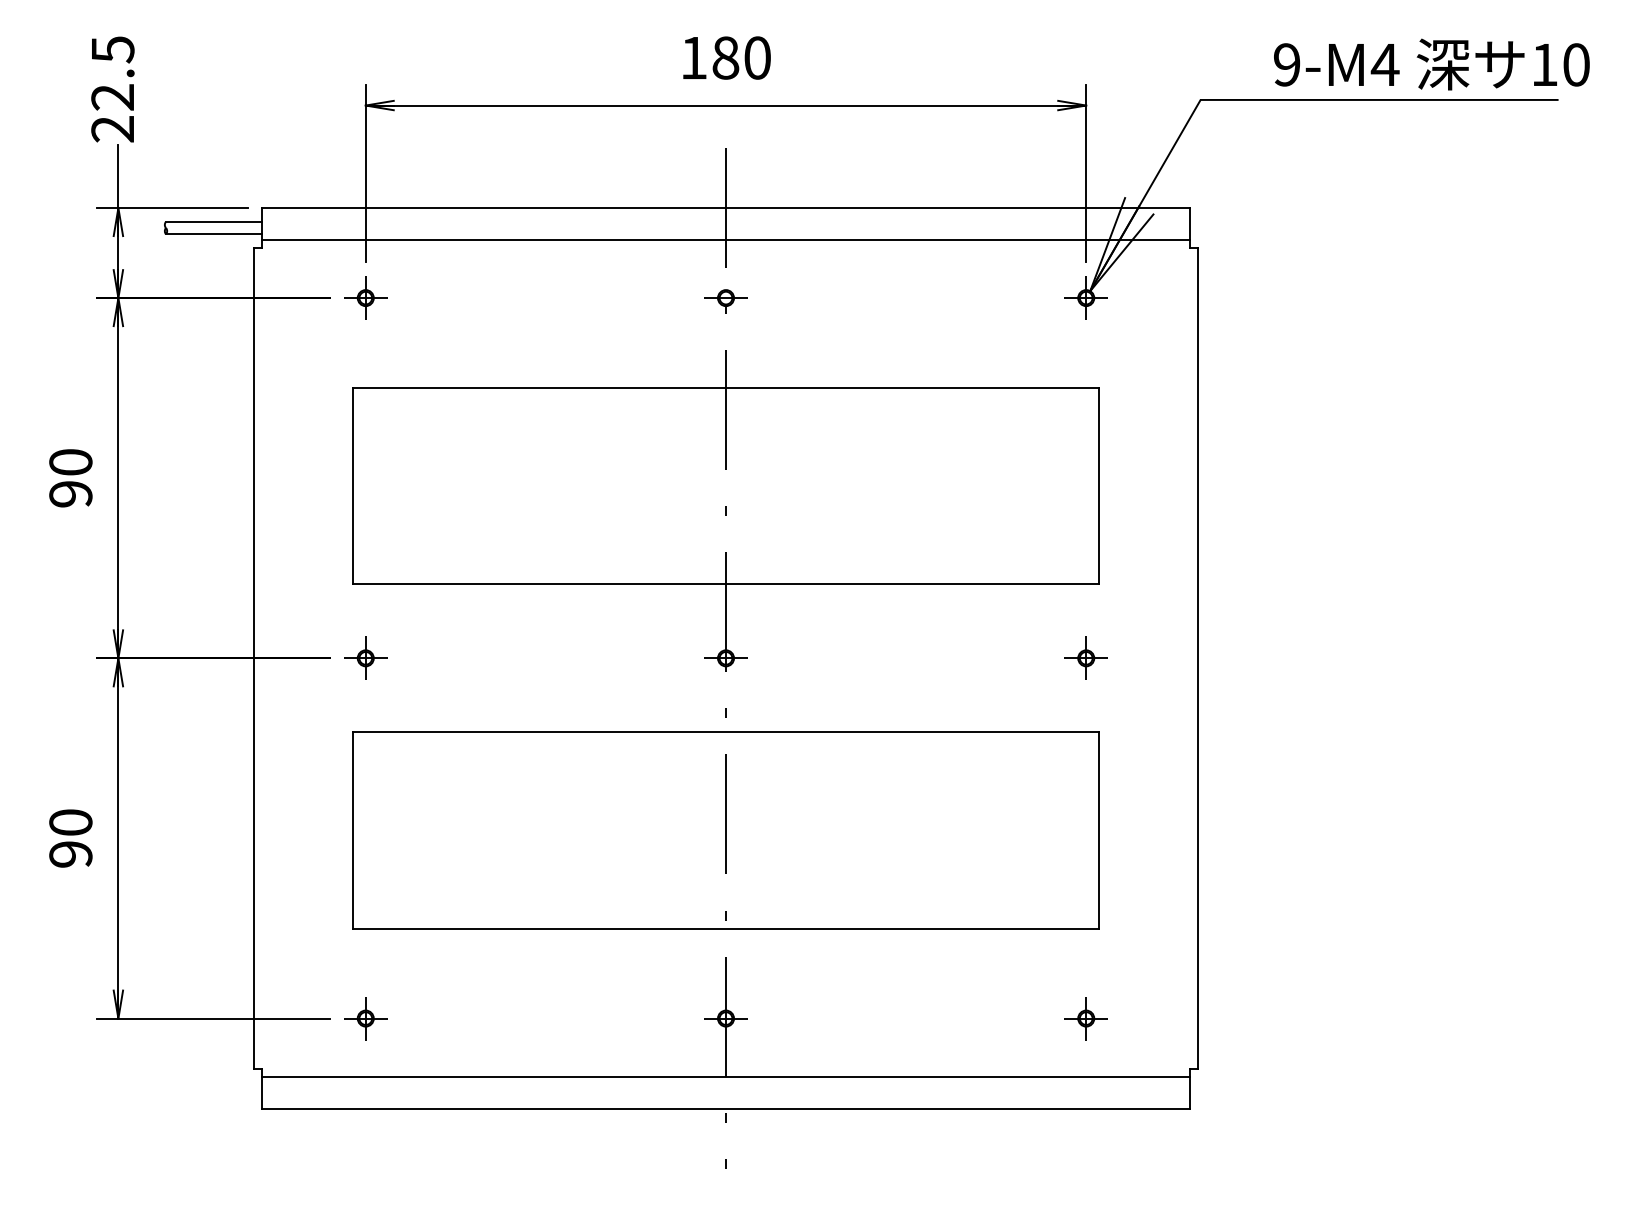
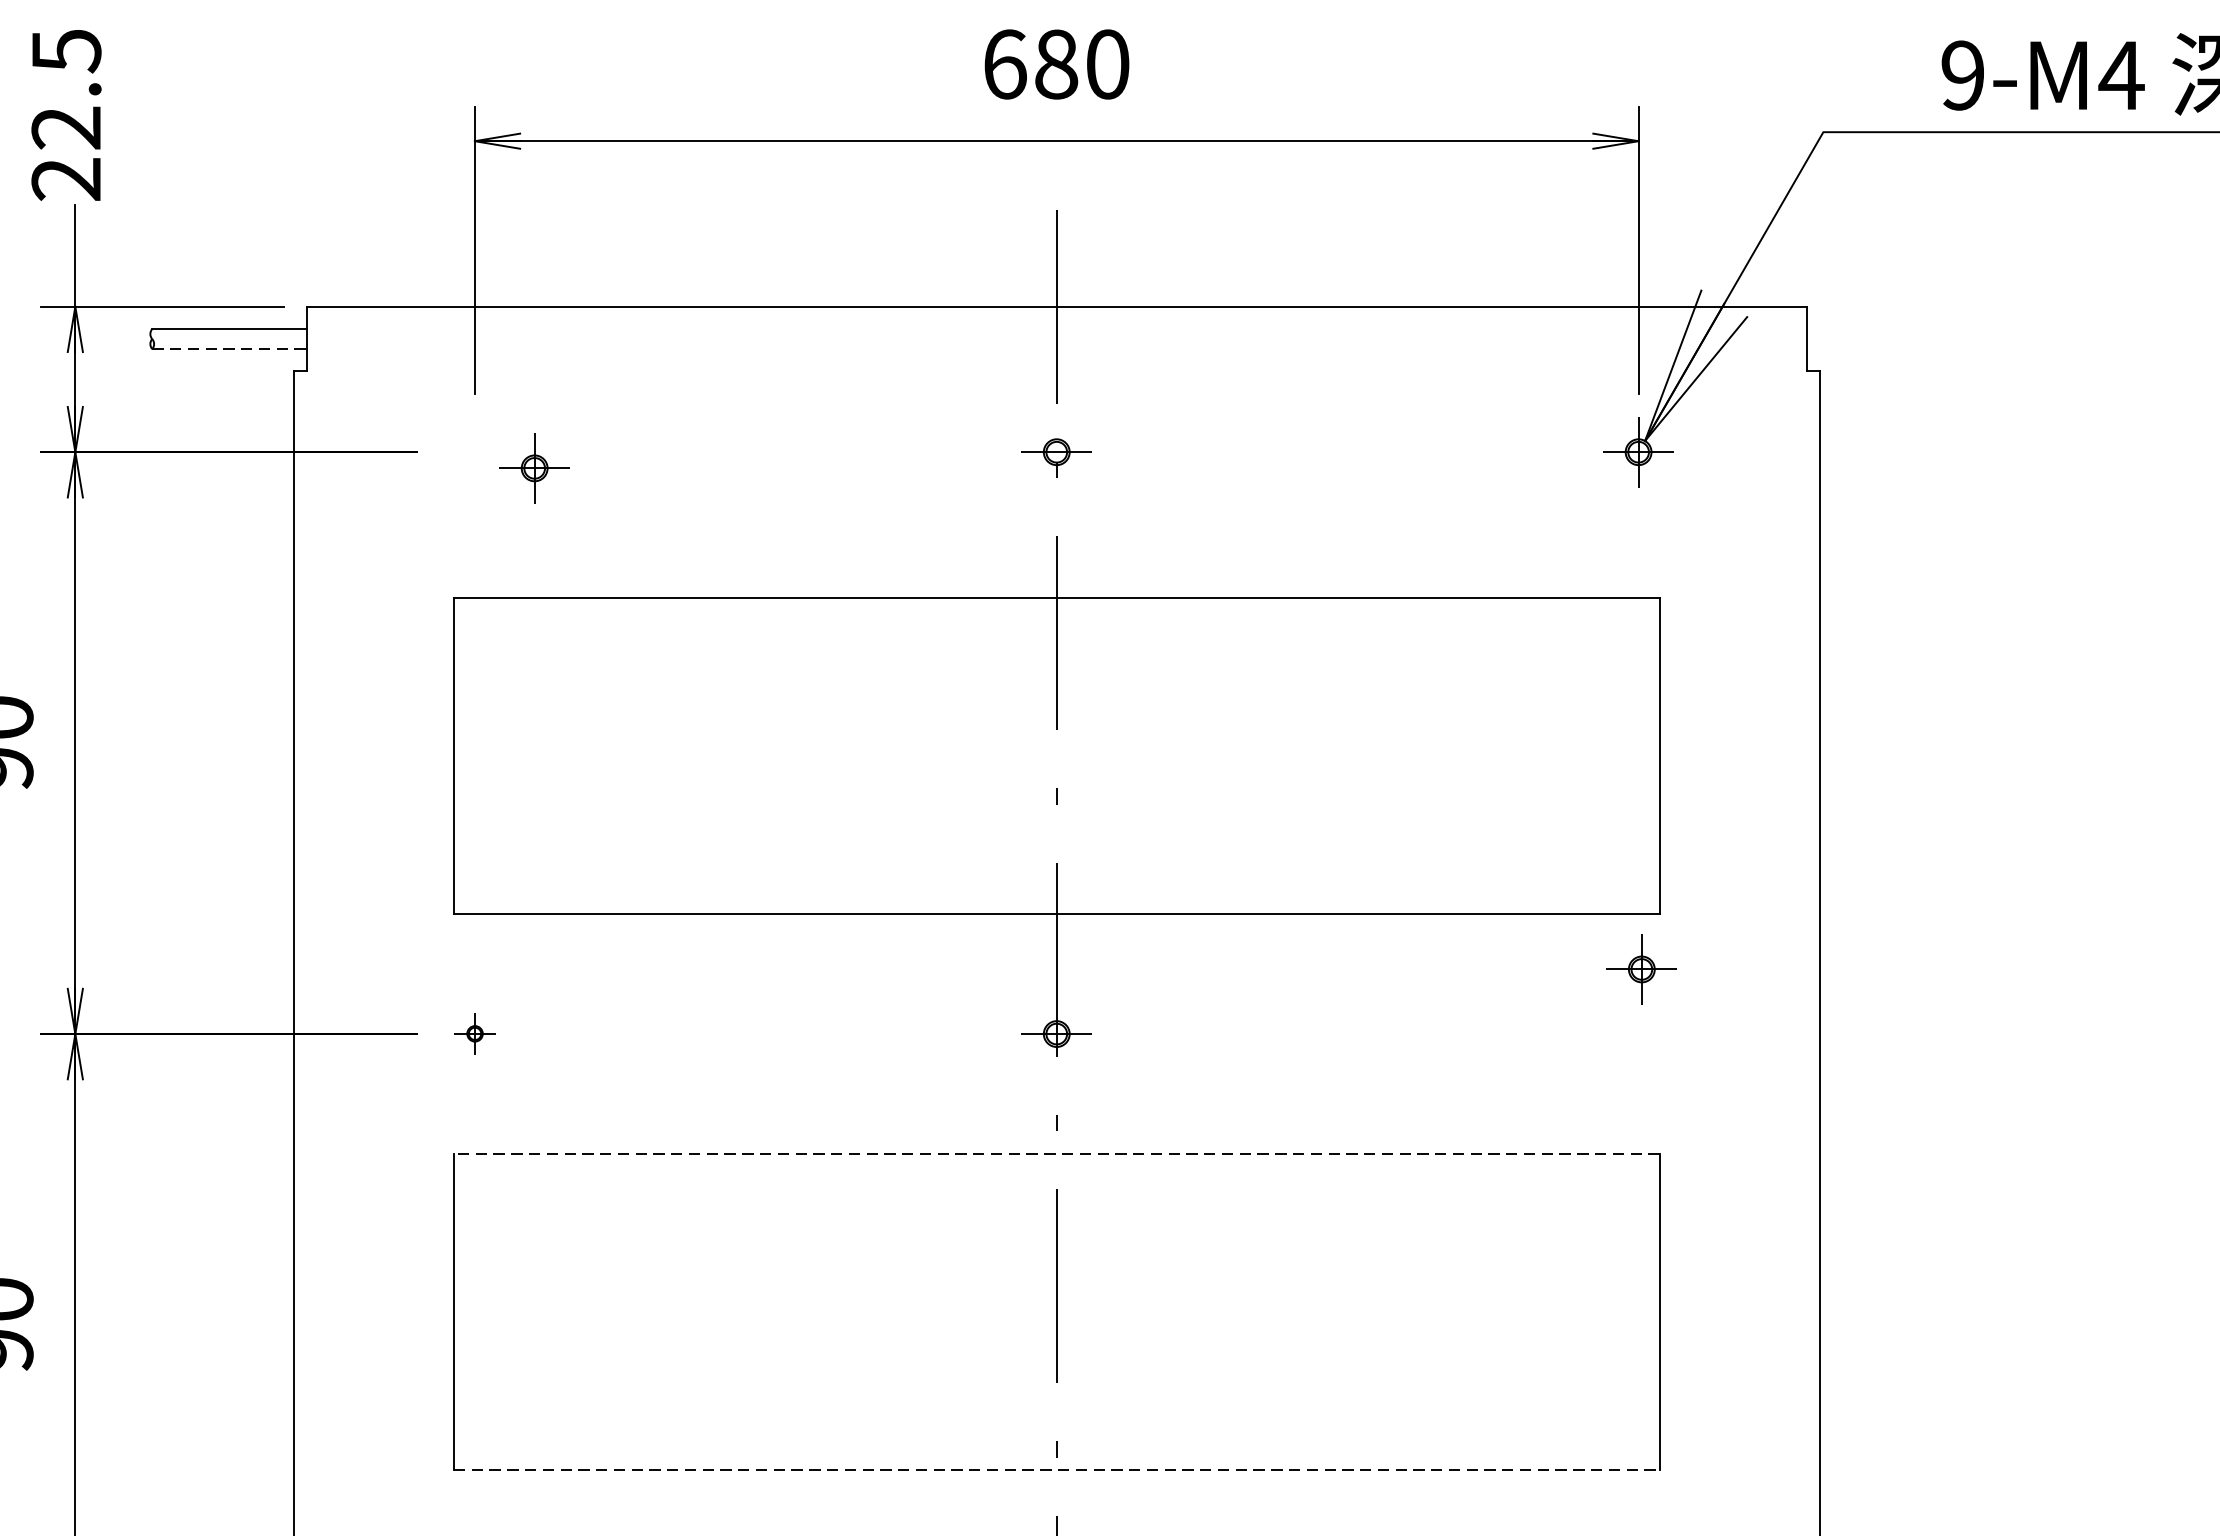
text: (694, 57) -> (1005, 63), 180 -> 680
line: (213, 234) -> (228, 349), solid -> dashed
line: (725, 240) -> (1055, 359), removed
part: (365, 297) -> (534, 467), moved
part: (365, 657) -> (474, 1032), size x0.6
part: (1085, 657) -> (1640, 968), moved
line: (725, 732) -> (1055, 1153), solid -> dashed
line: (726, 928) -> (1057, 1470), solid -> dashed

